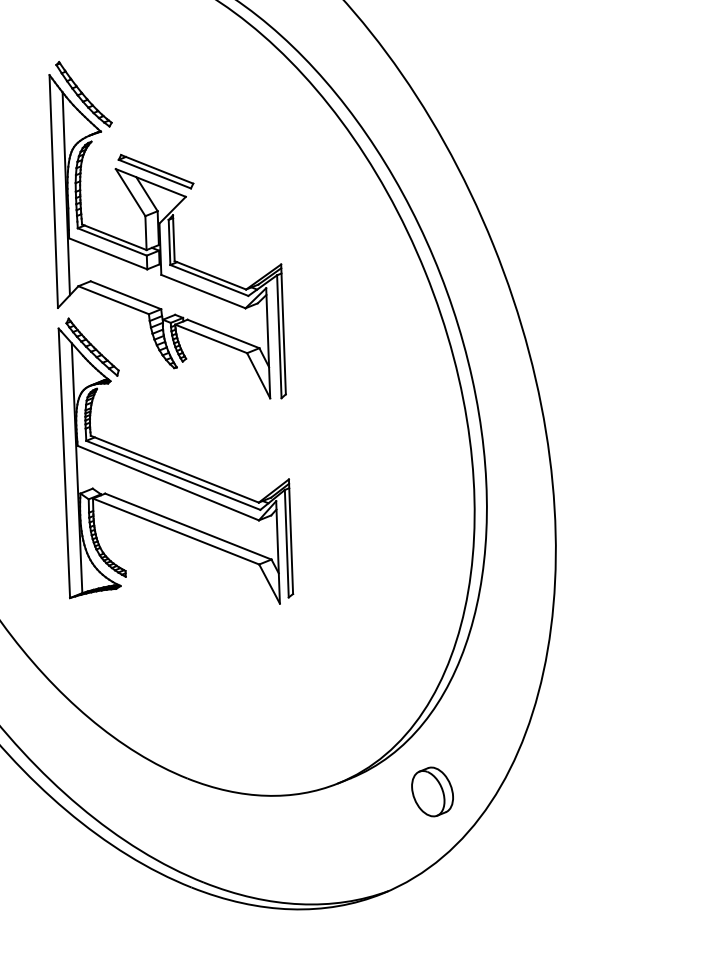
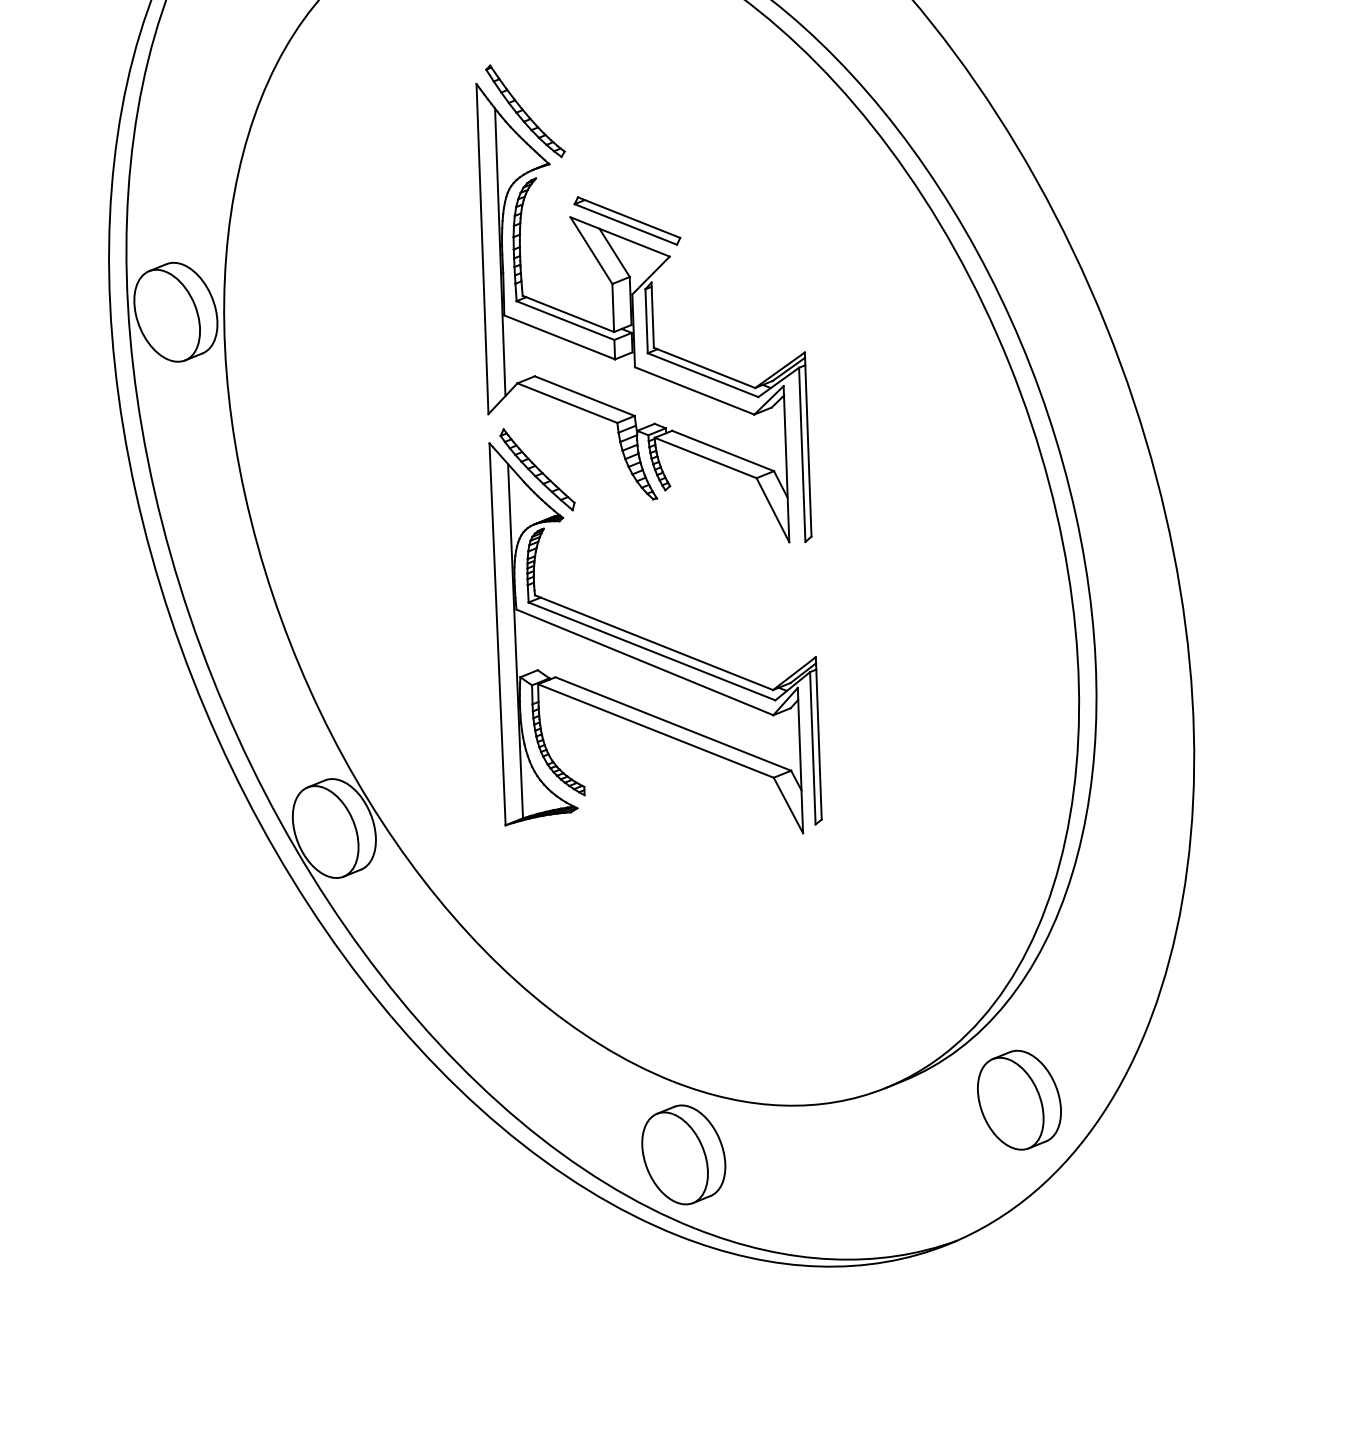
part: (432, 791) -> (1019, 1099), size x1.43
part: (195, 830) -> (683, 1154), added

